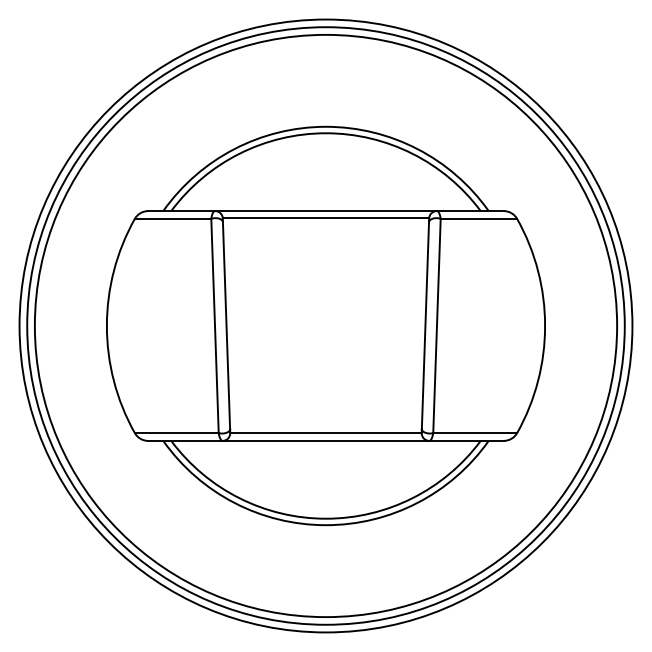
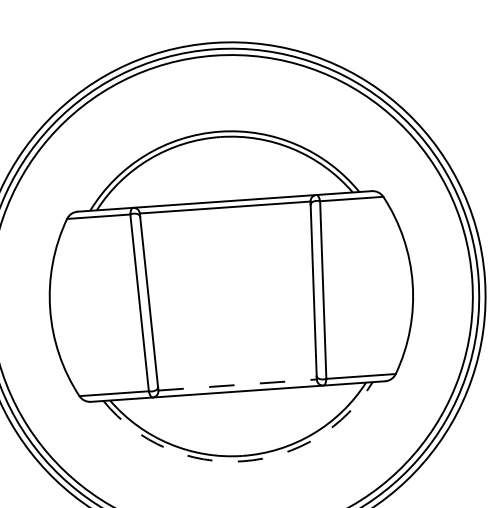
line: (326, 432) -> (238, 384), solid -> dashed
arc: (326, 525) -> (243, 461), solid -> dashed

